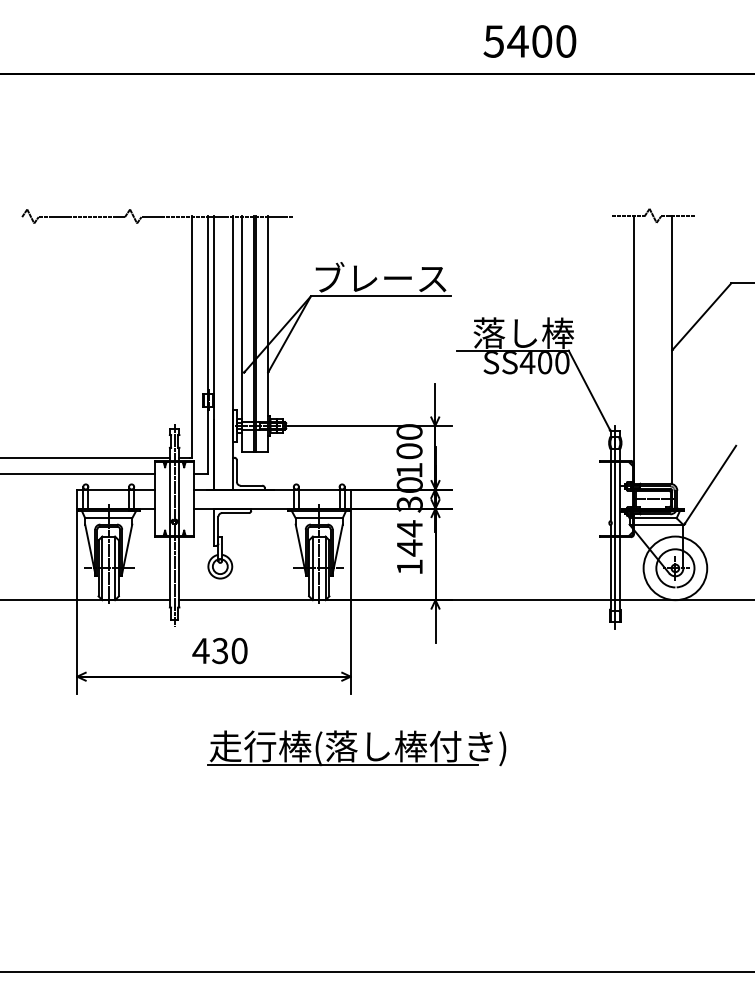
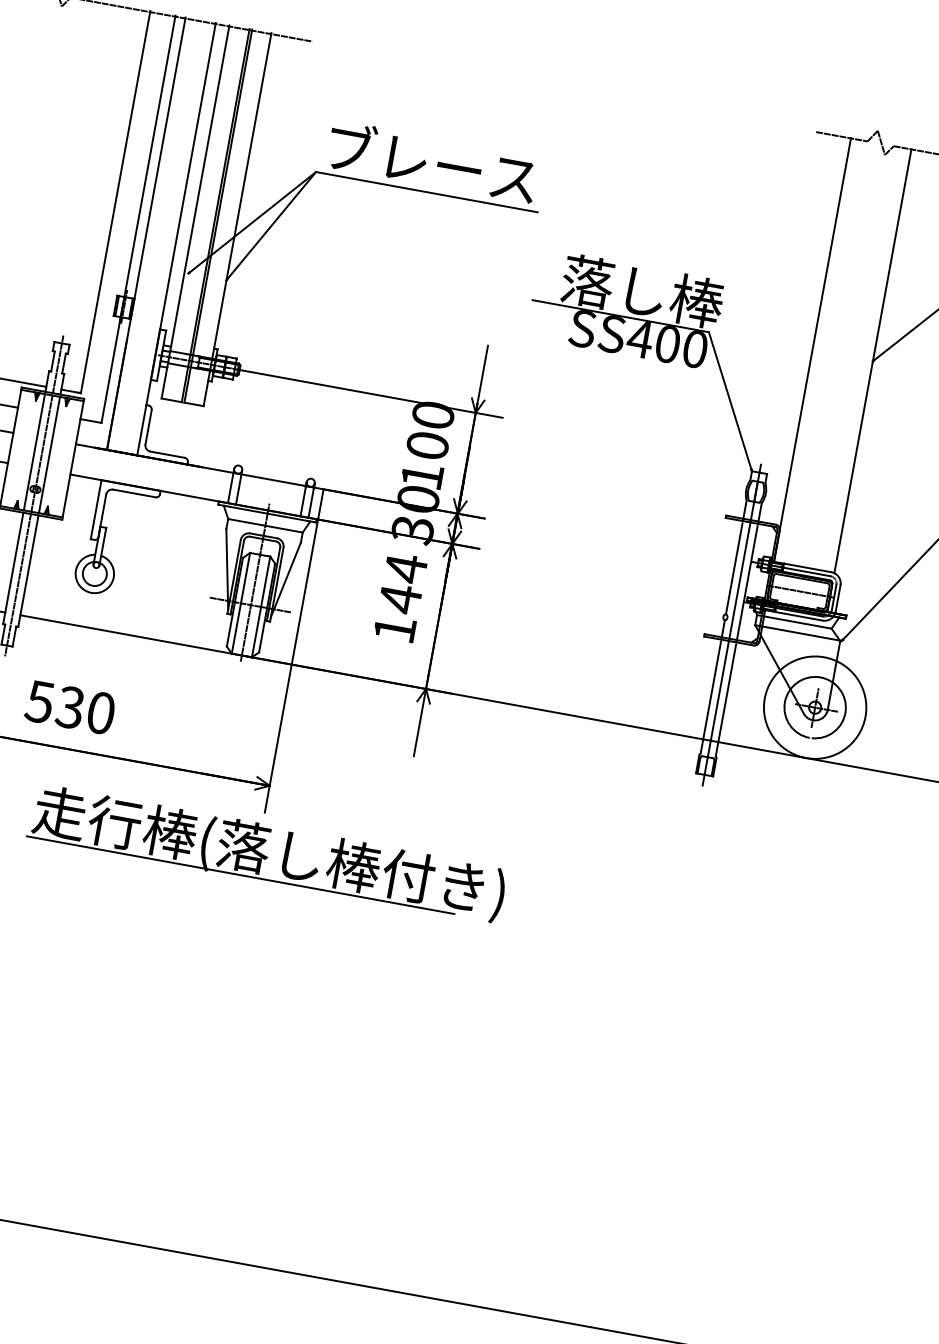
text: (200, 651) -> (39, 702), 430 -> 530
part: (356, 748) -> (266, 853), moved

